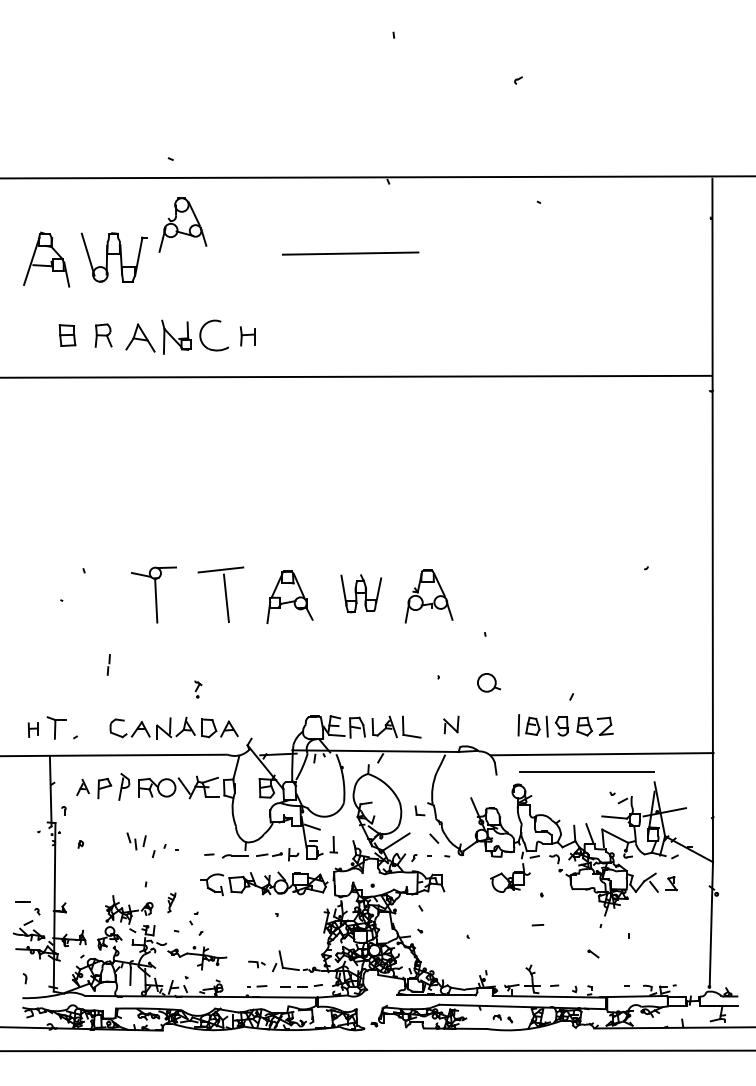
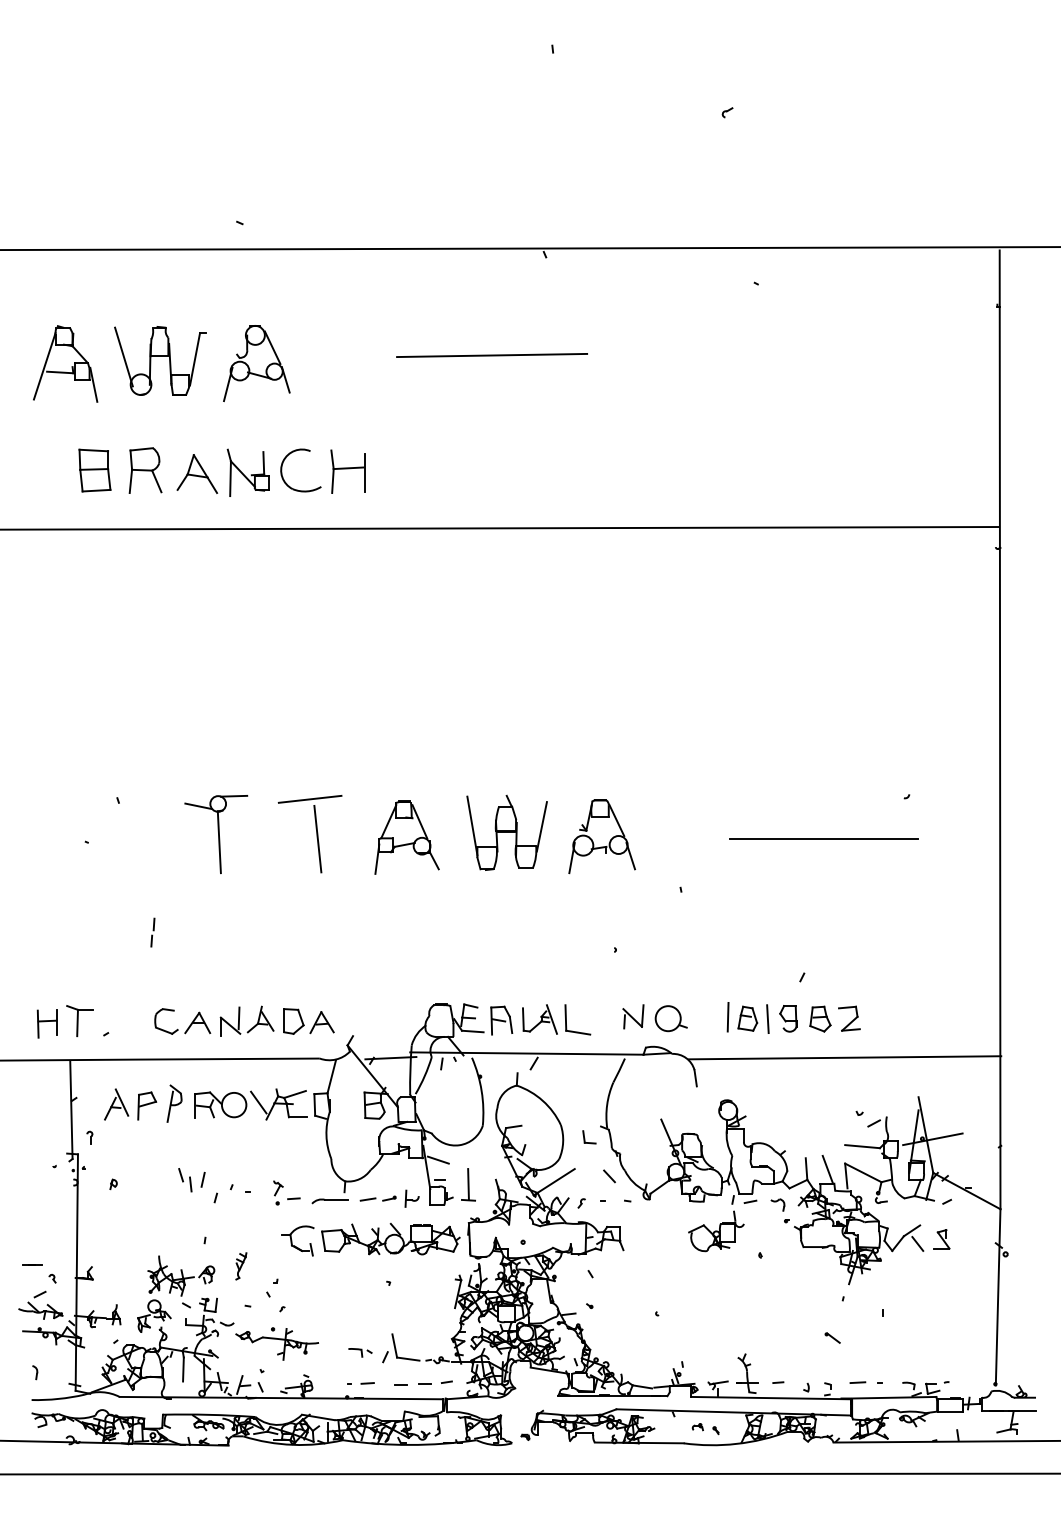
part: (177, 227) -> (249, 366), moved
part: (67, 335) -> (94, 470), size x1.43
part: (103, 335) -> (145, 470), size x1.43
part: (247, 336) -> (347, 471), size x1.67
part: (360, 593) -> (506, 832), size x1.43
part: (488, 682) -> (670, 1018), moved
part: (198, 689) -> (278, 1192), moved
part: (33, 729) -> (46, 1023), size x1.43
line: (586, 771) -> (823, 838), moved
part: (82, 787) -> (116, 1104), size x1.43
part: (333, 844) -> (468, 1184), size x1.43
line: (537, 925) -> (857, 1382), moved

